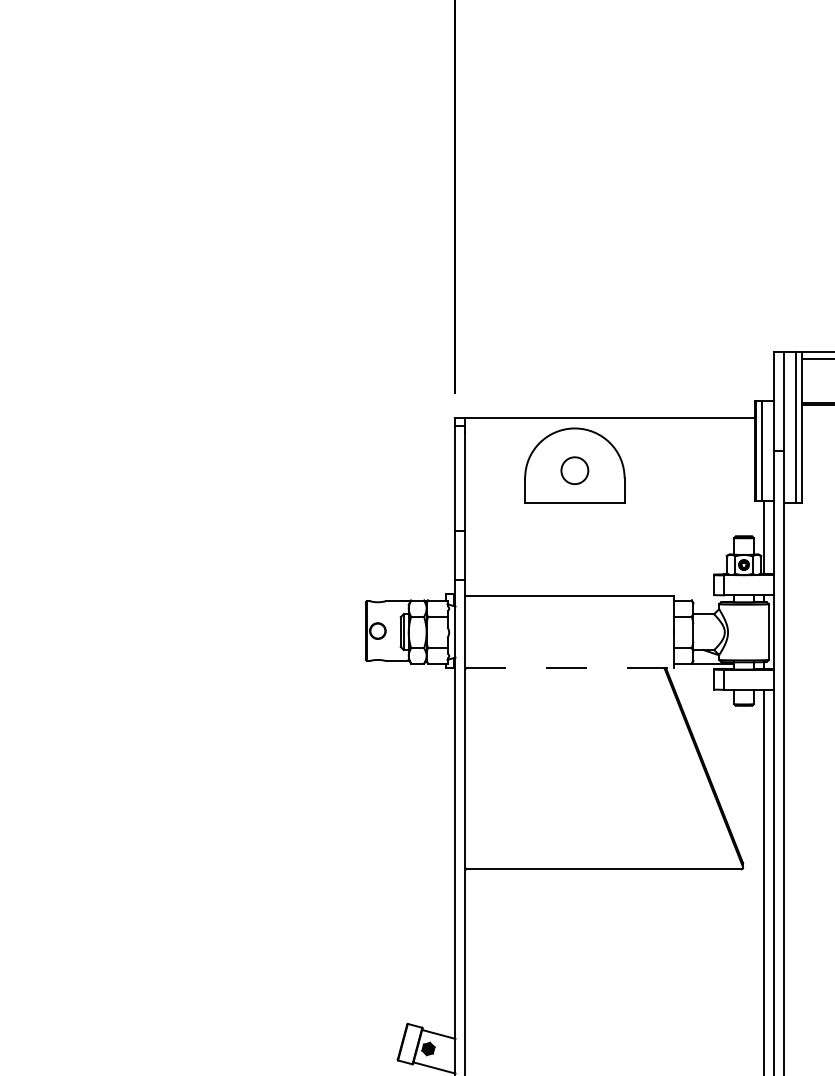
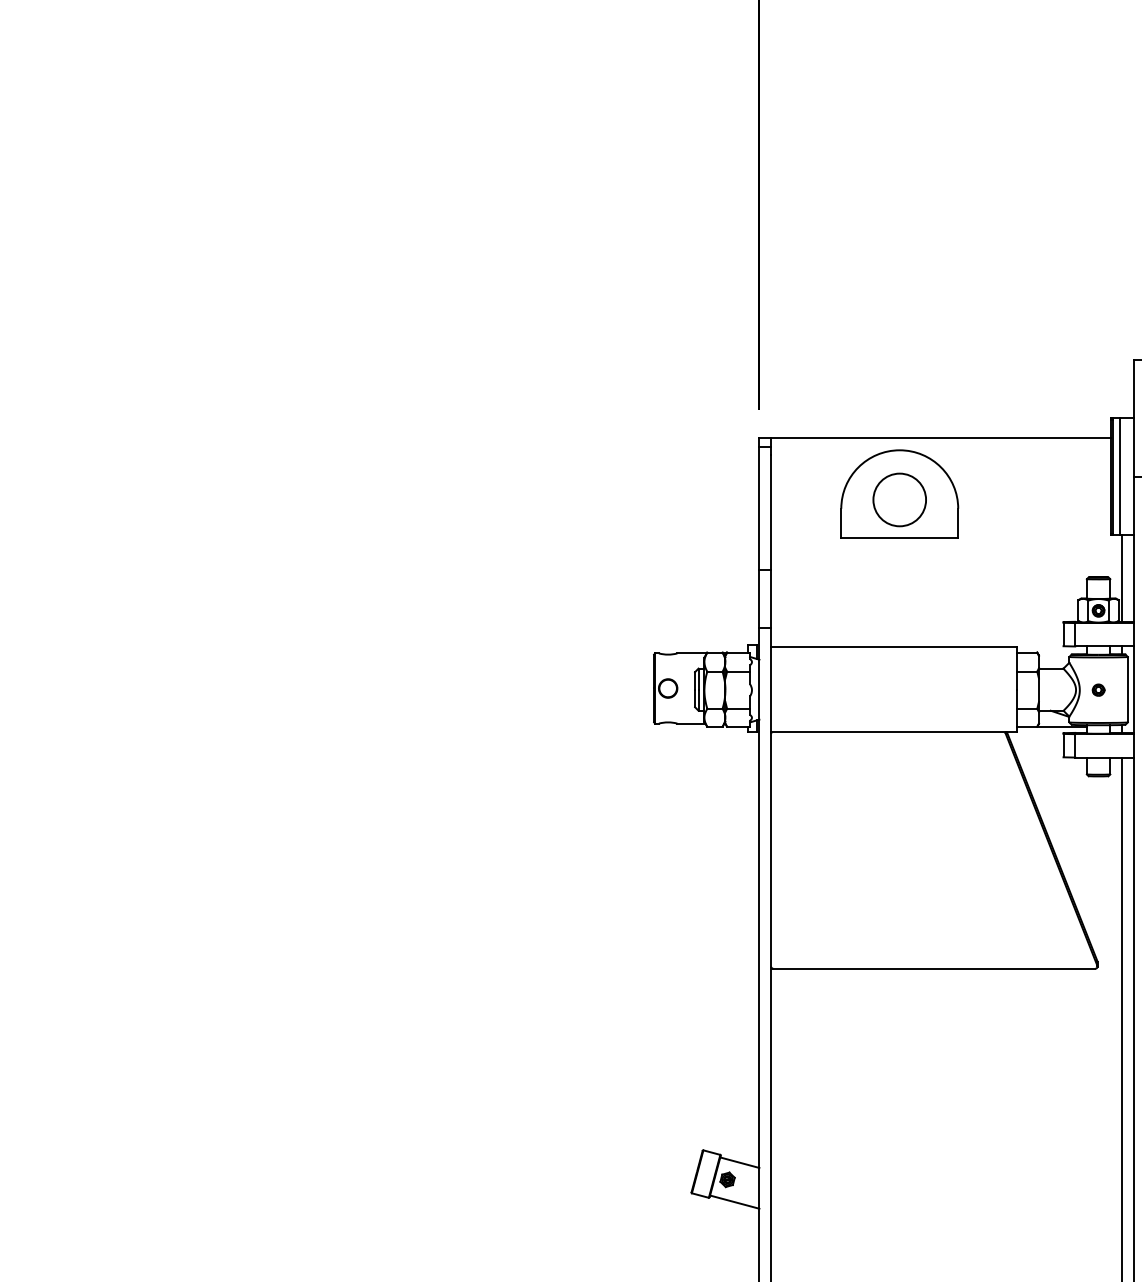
circle: (574, 470) -> (899, 499), size x1.67
part: (743, 631) -> (1098, 689), added
line: (569, 668) -> (893, 732), dashed -> solid

